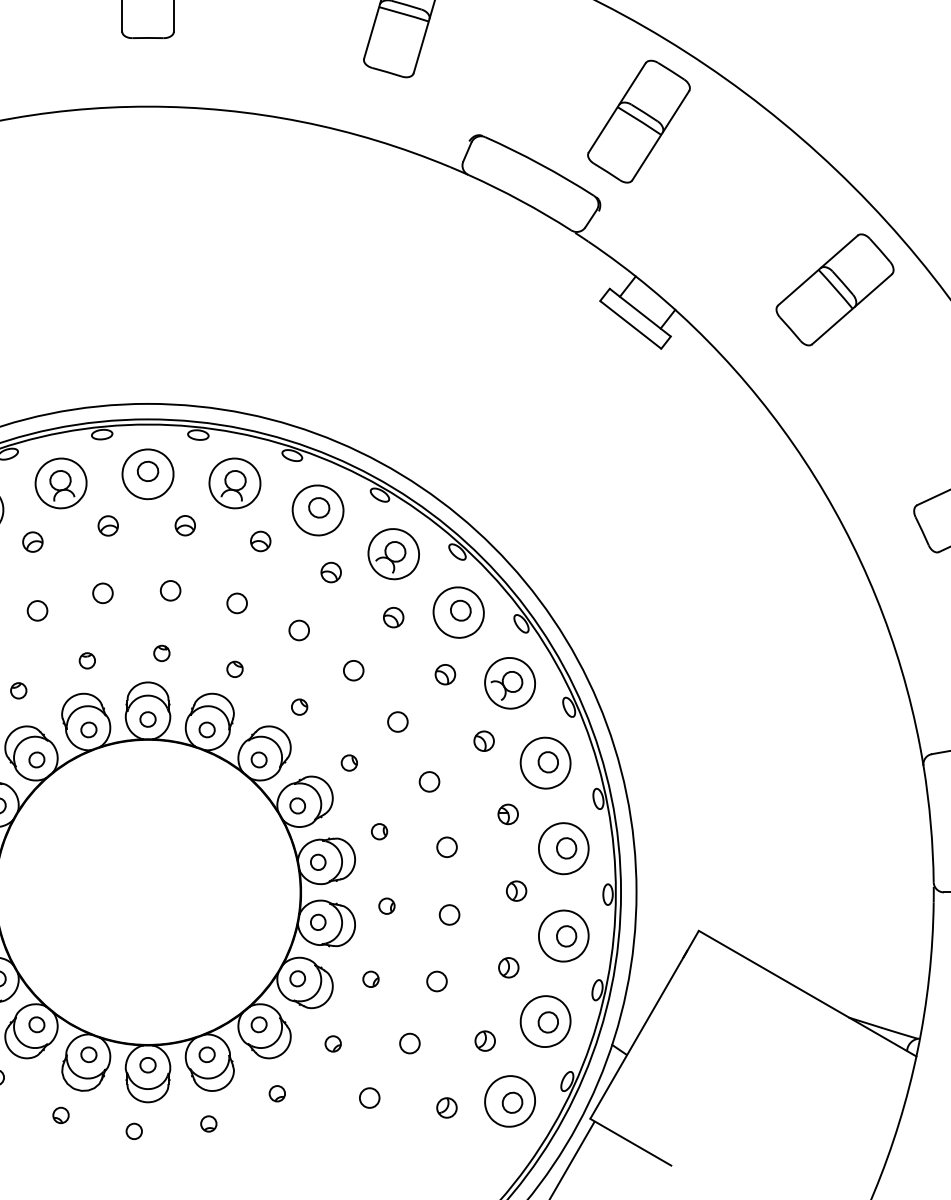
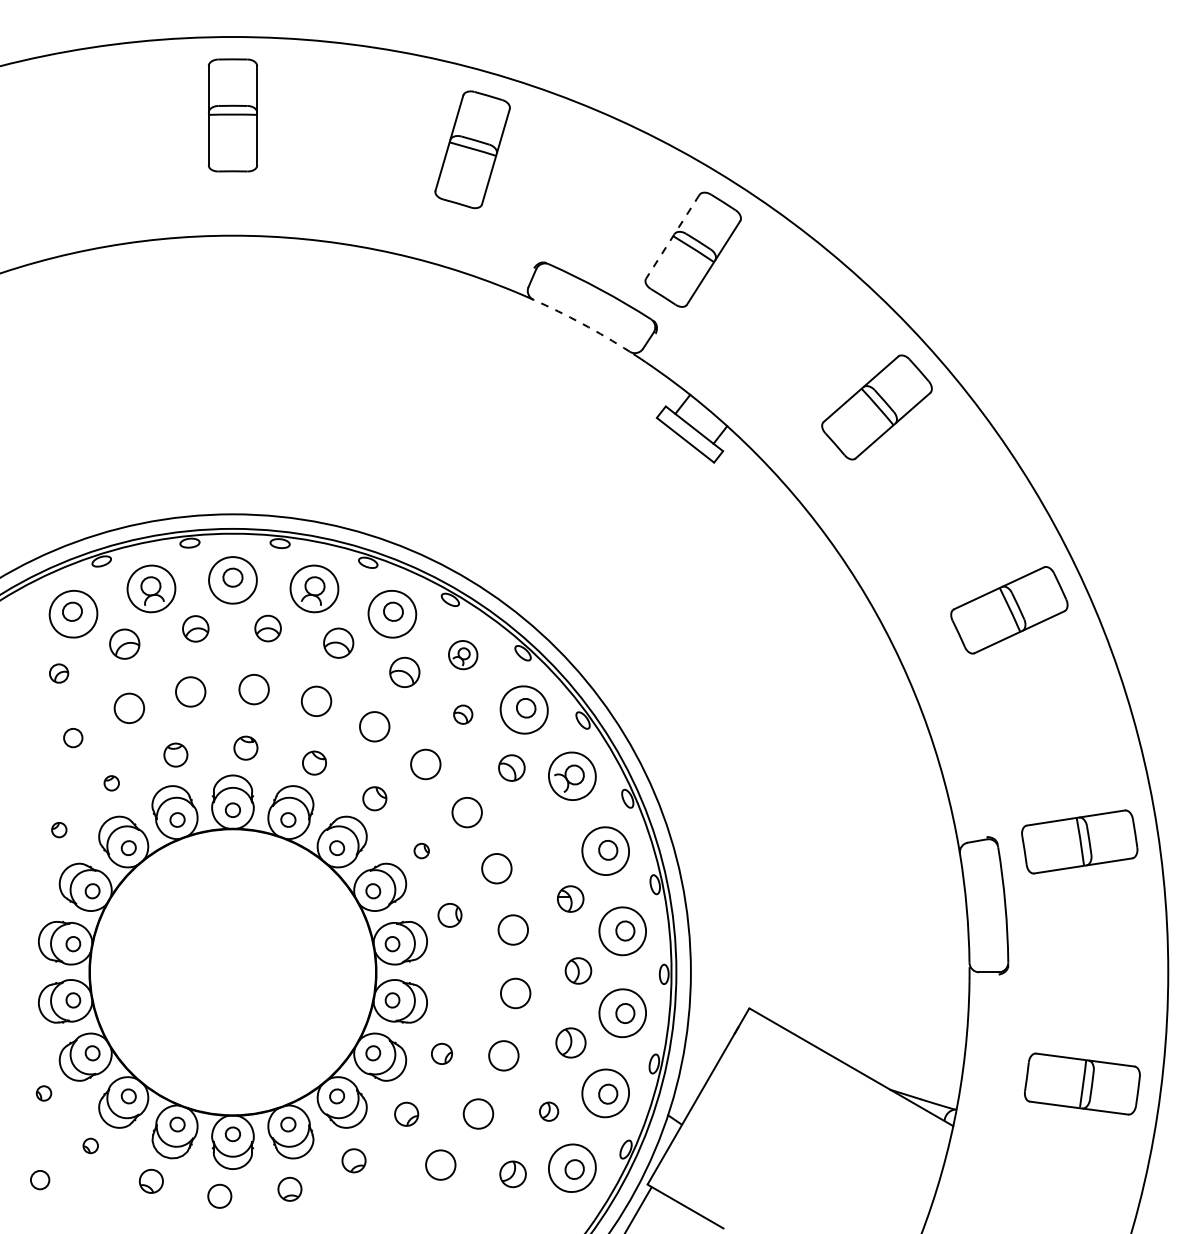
line: (616, 107) -> (672, 236), solid -> dashed
arc: (520, 200) -> (582, 323), solid -> dashed
part: (108, 525) -> (195, 628), size x1.4
part: (184, 525) -> (267, 628), size x1.4
part: (33, 541) -> (125, 643), size x1.6
part: (260, 541) -> (338, 643), size x1.6
part: (392, 553) -> (462, 654), size x0.6
part: (331, 572) -> (404, 672), size x1.6
circle: (169, 590) -> (253, 689), size x1.6
circle: (102, 592) -> (190, 691), size x1.6
circle: (237, 603) -> (316, 701), size x1.6
circle: (37, 610) -> (129, 708), size x1.6
circle: (299, 630) -> (374, 726), size x1.6
part: (161, 653) -> (245, 748), size x1.6
part: (87, 661) -> (176, 755), size x1.6
part: (235, 669) -> (314, 763), size x1.6
circle: (353, 670) -> (425, 764), size x1.6
part: (445, 674) -> (511, 768), size x1.4
part: (300, 707) -> (375, 798), size x1.6
circle: (398, 721) -> (467, 812), size x1.6
part: (484, 741) -> (548, 830), removed
circle: (429, 781) -> (496, 868), size x1.6
part: (508, 814) -> (570, 899), size x1.4
part: (379, 831) -> (449, 915), size x1.6
circle: (447, 846) -> (513, 929), size x1.6
part: (516, 891) -> (578, 971), size x1.4
part: (386, 906) -> (456, 985), removed
circle: (449, 915) -> (515, 993), size x1.6
part: (509, 967) -> (571, 1042), size x1.6
part: (370, 979) -> (441, 1053), size x1.4
circle: (436, 981) -> (503, 1055), size x1.6
circle: (409, 1043) -> (478, 1113), size x1.6
part: (333, 1044) -> (406, 1114), size x1.6
part: (277, 1094) -> (354, 1161), size x1.6
circle: (369, 1097) -> (440, 1164), size x1.6
part: (447, 1108) -> (513, 1174), size x1.4
part: (61, 1115) -> (151, 1181), size x1.6
part: (208, 1124) -> (289, 1189), size x1.6
circle: (134, 1131) -> (220, 1196), size x1.6

